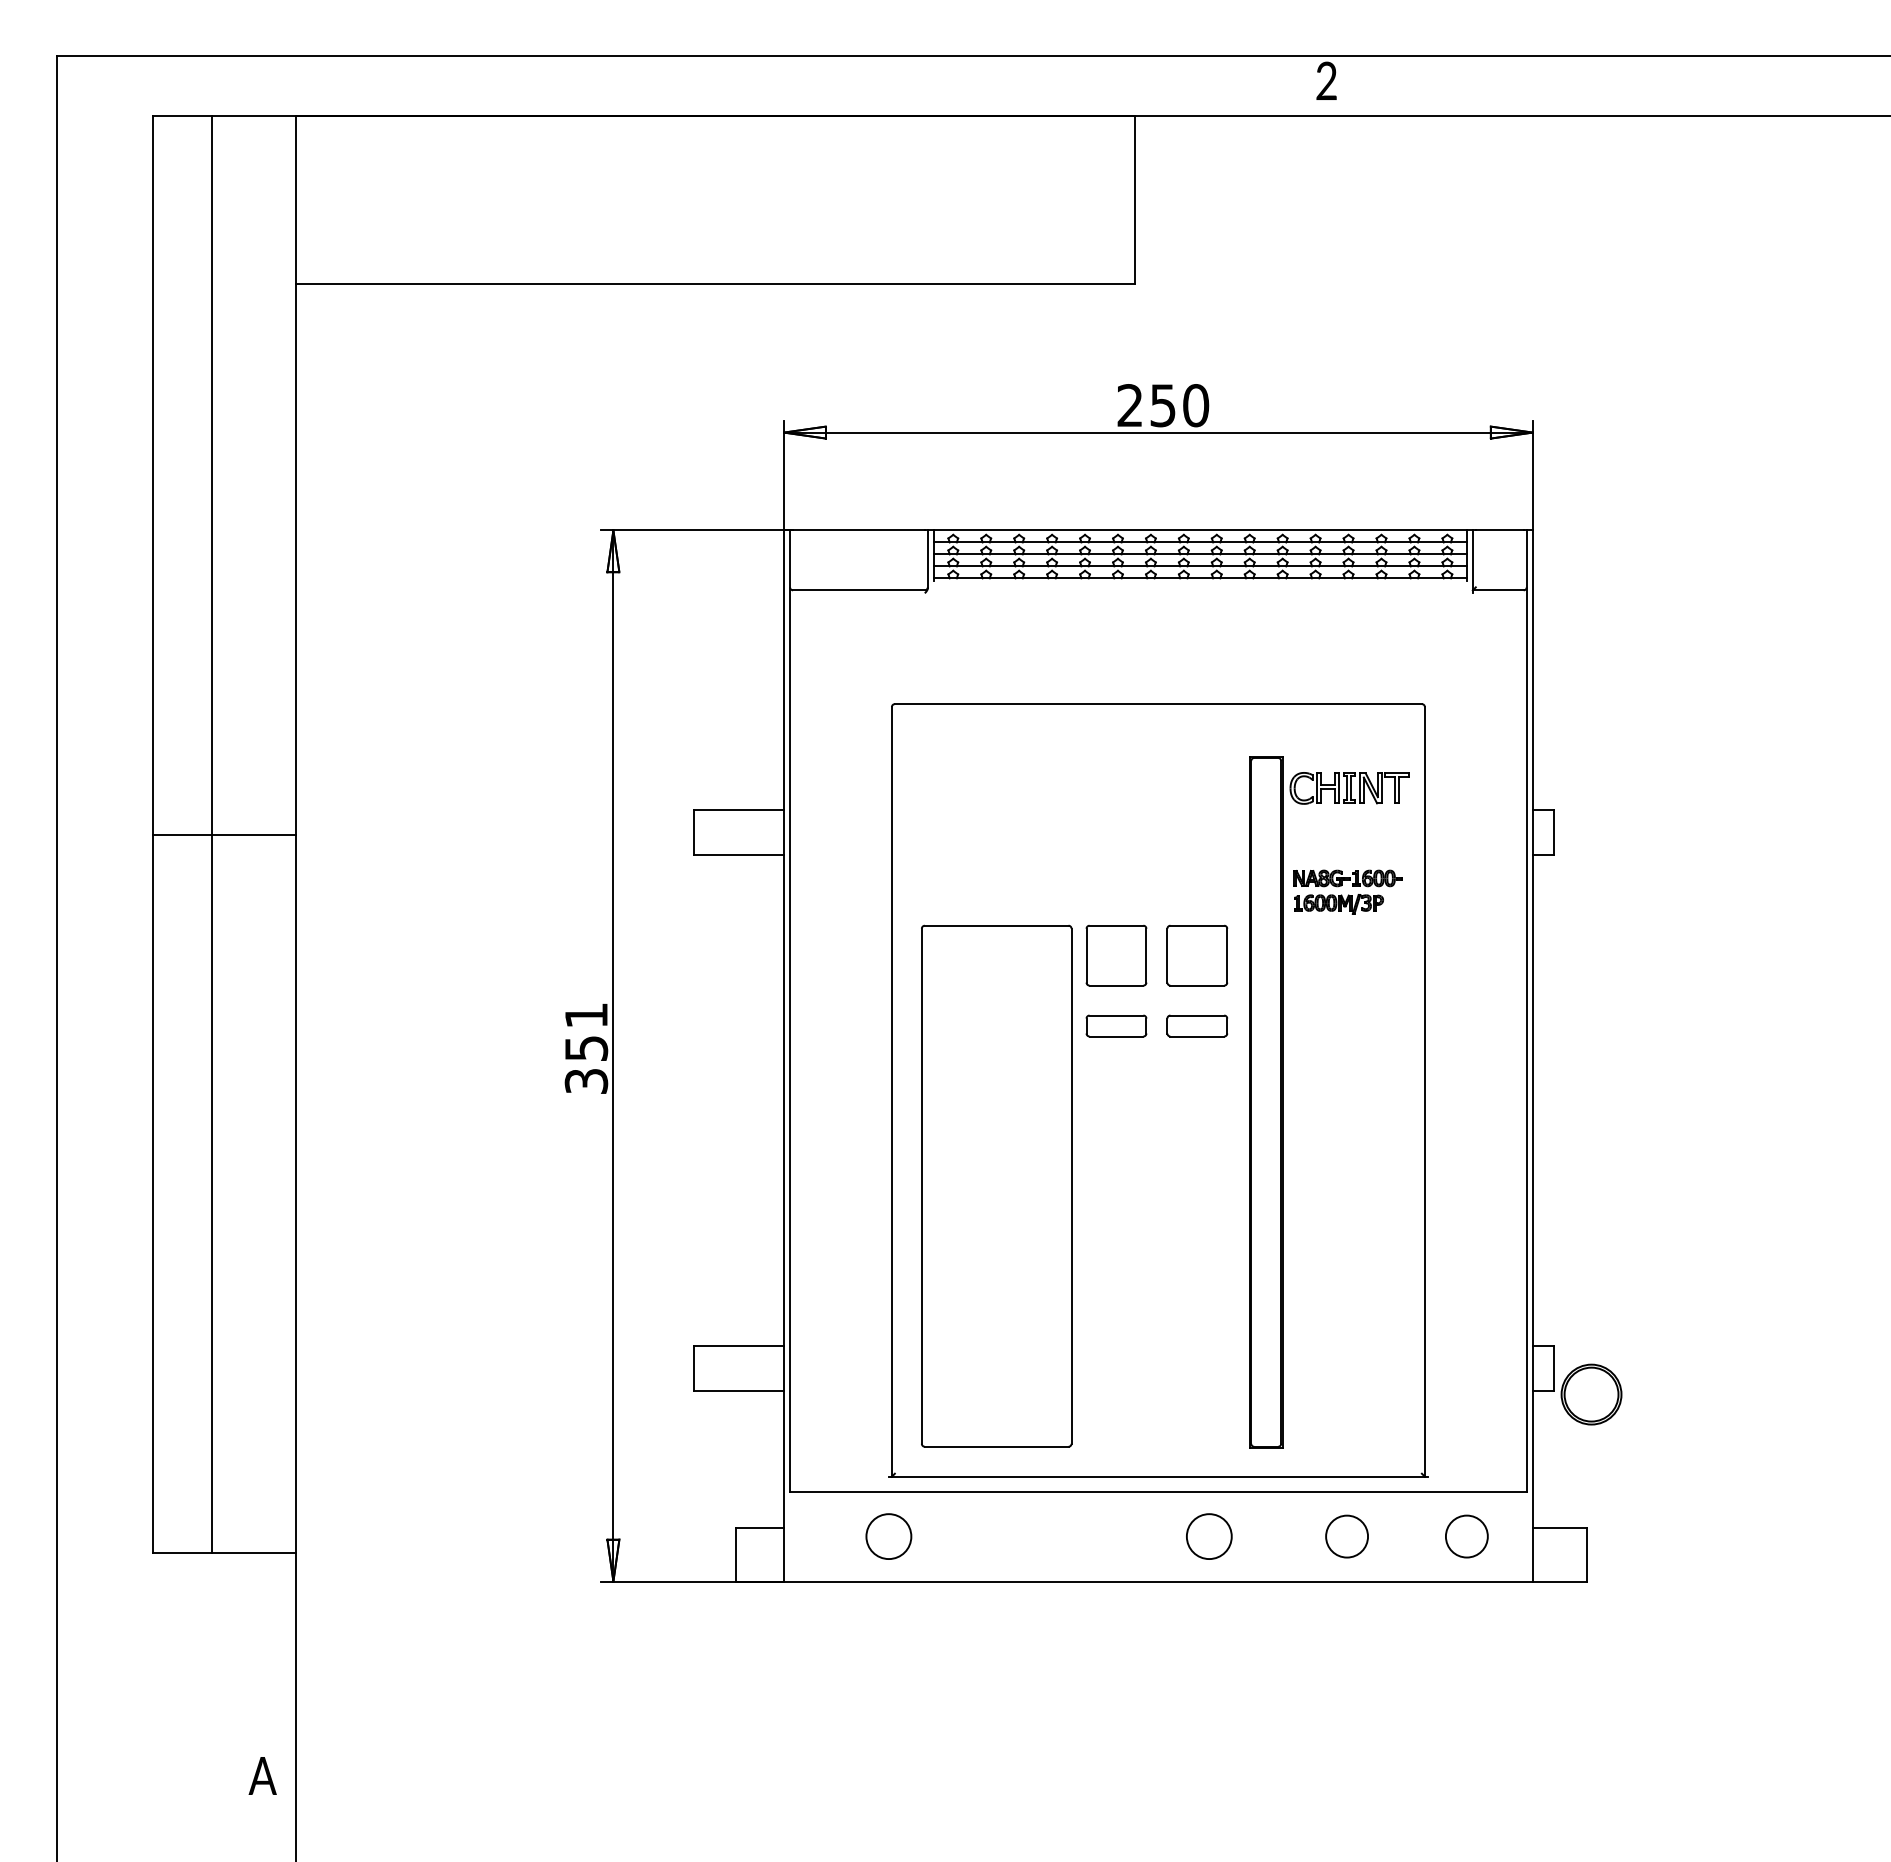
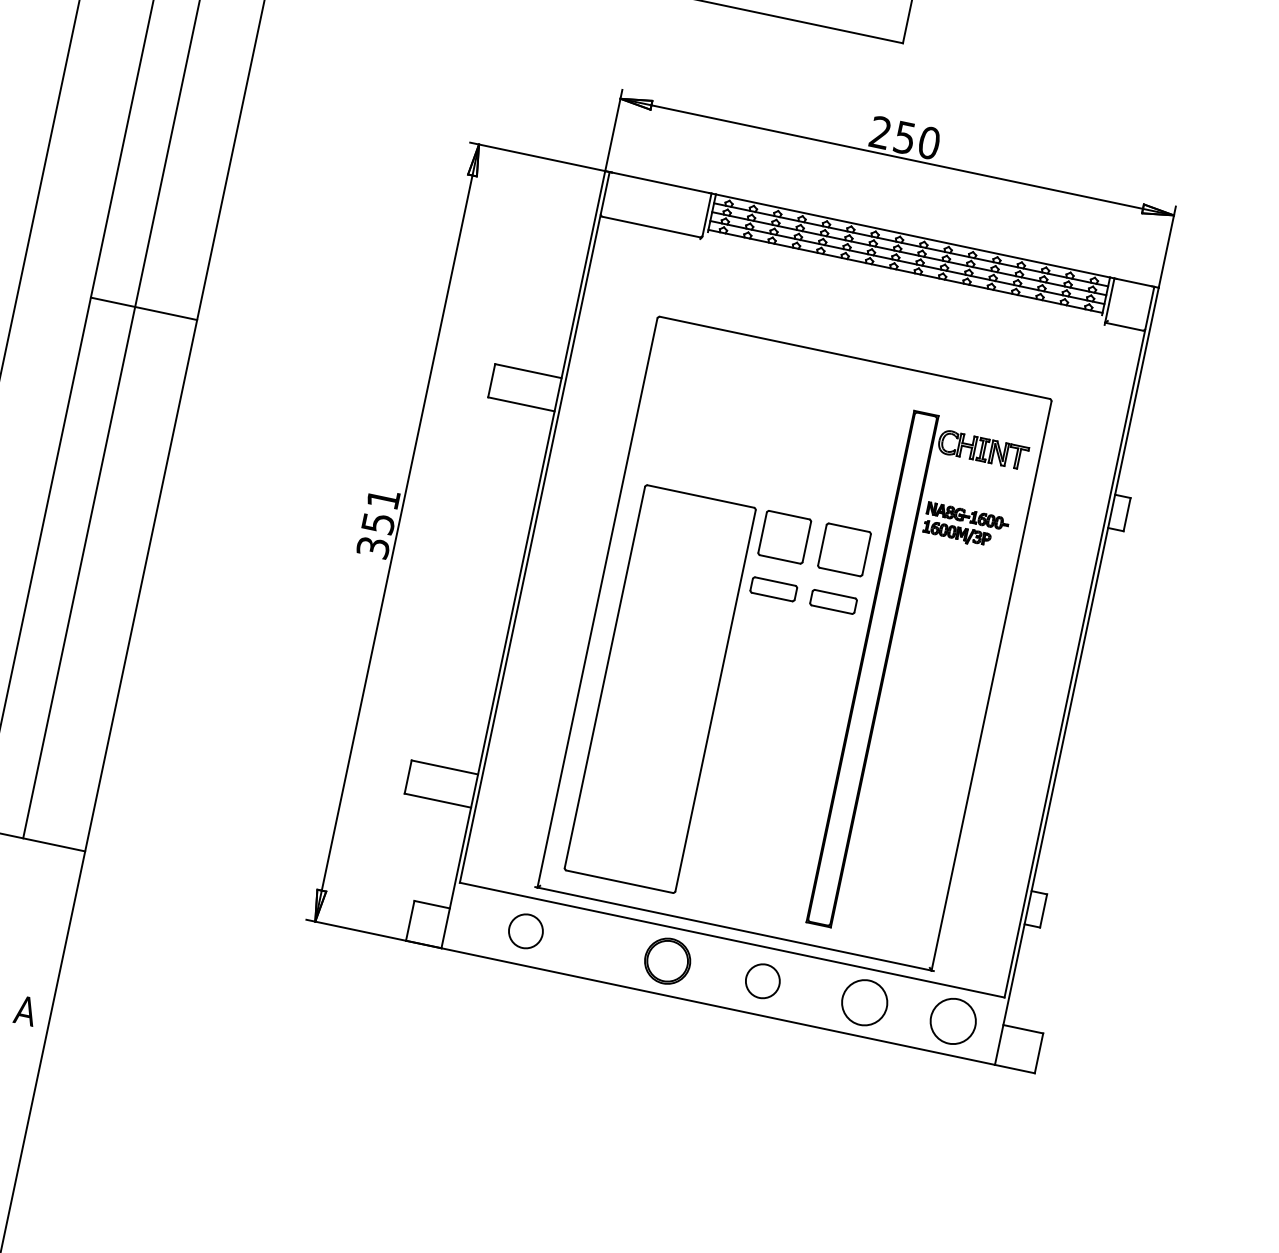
part: (1591, 1394) -> (667, 961), moved
circle: (1347, 1536) -> (865, 1002), size x1.43
circle: (1466, 1536) -> (953, 1021), size x1.43

